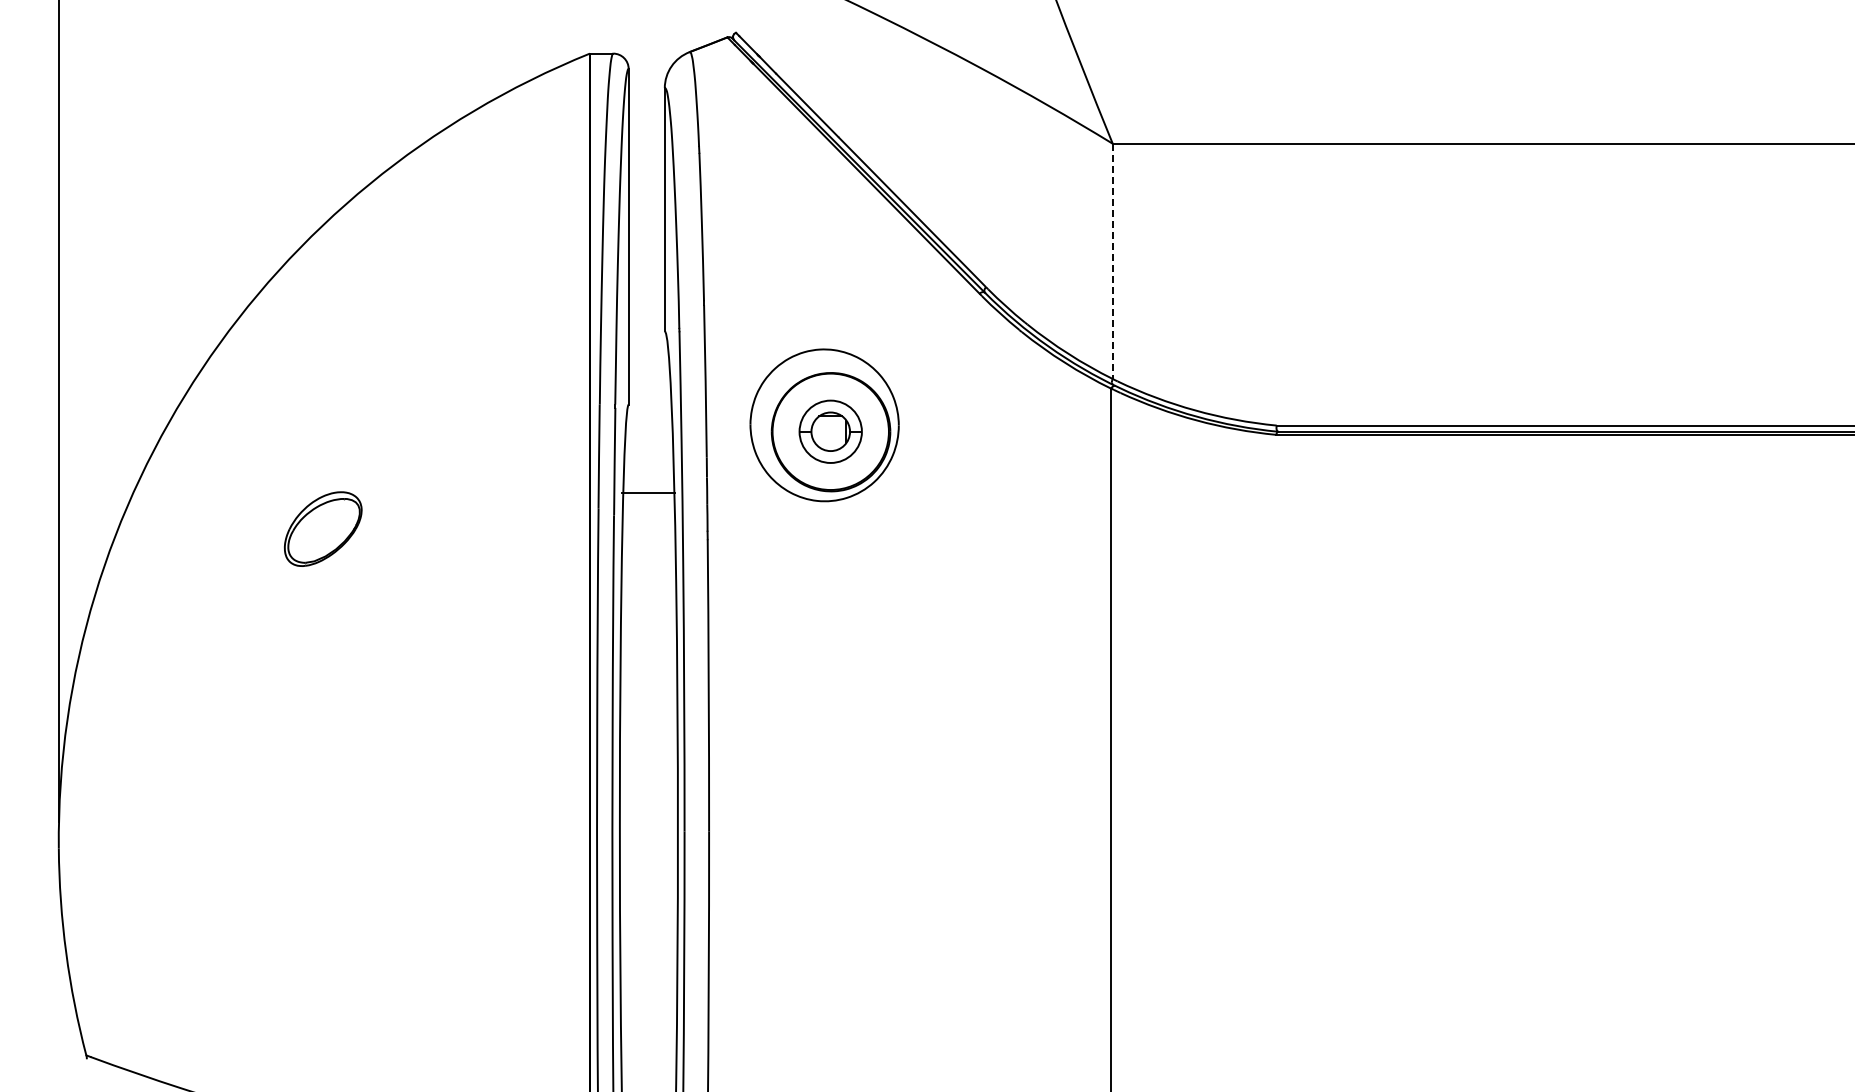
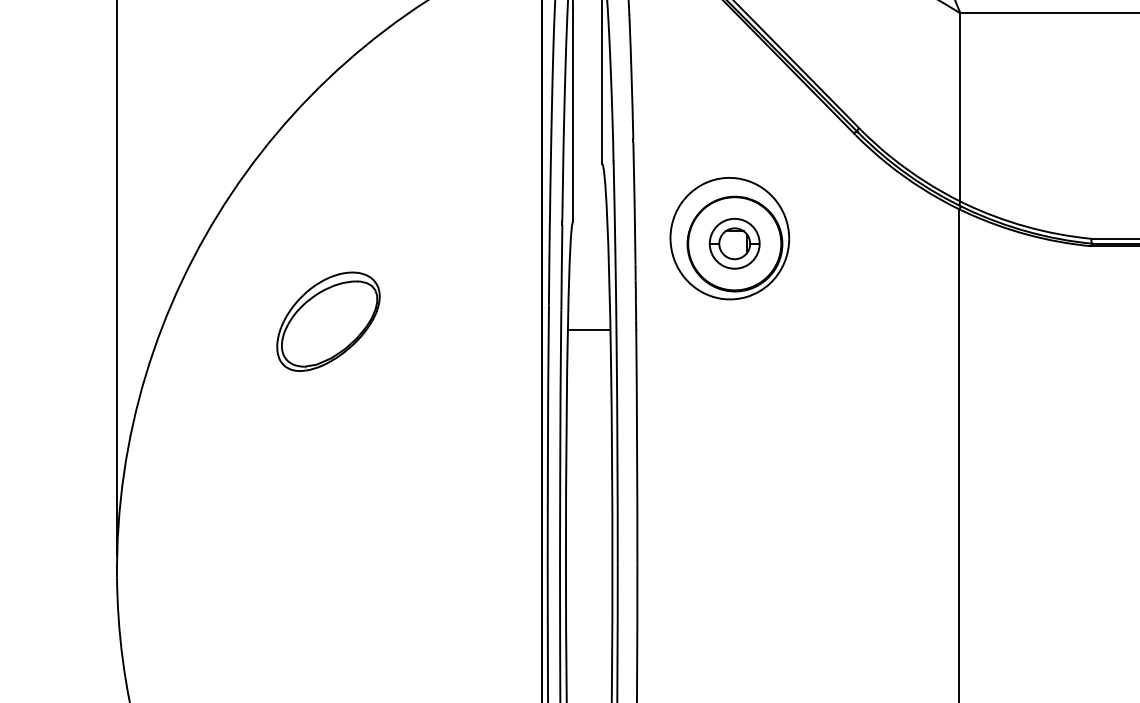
line: (1112, 261) -> (960, 107), dashed -> solid
line: (648, 492) -> (588, 329), moved
part: (323, 528) -> (328, 321), size x1.67

